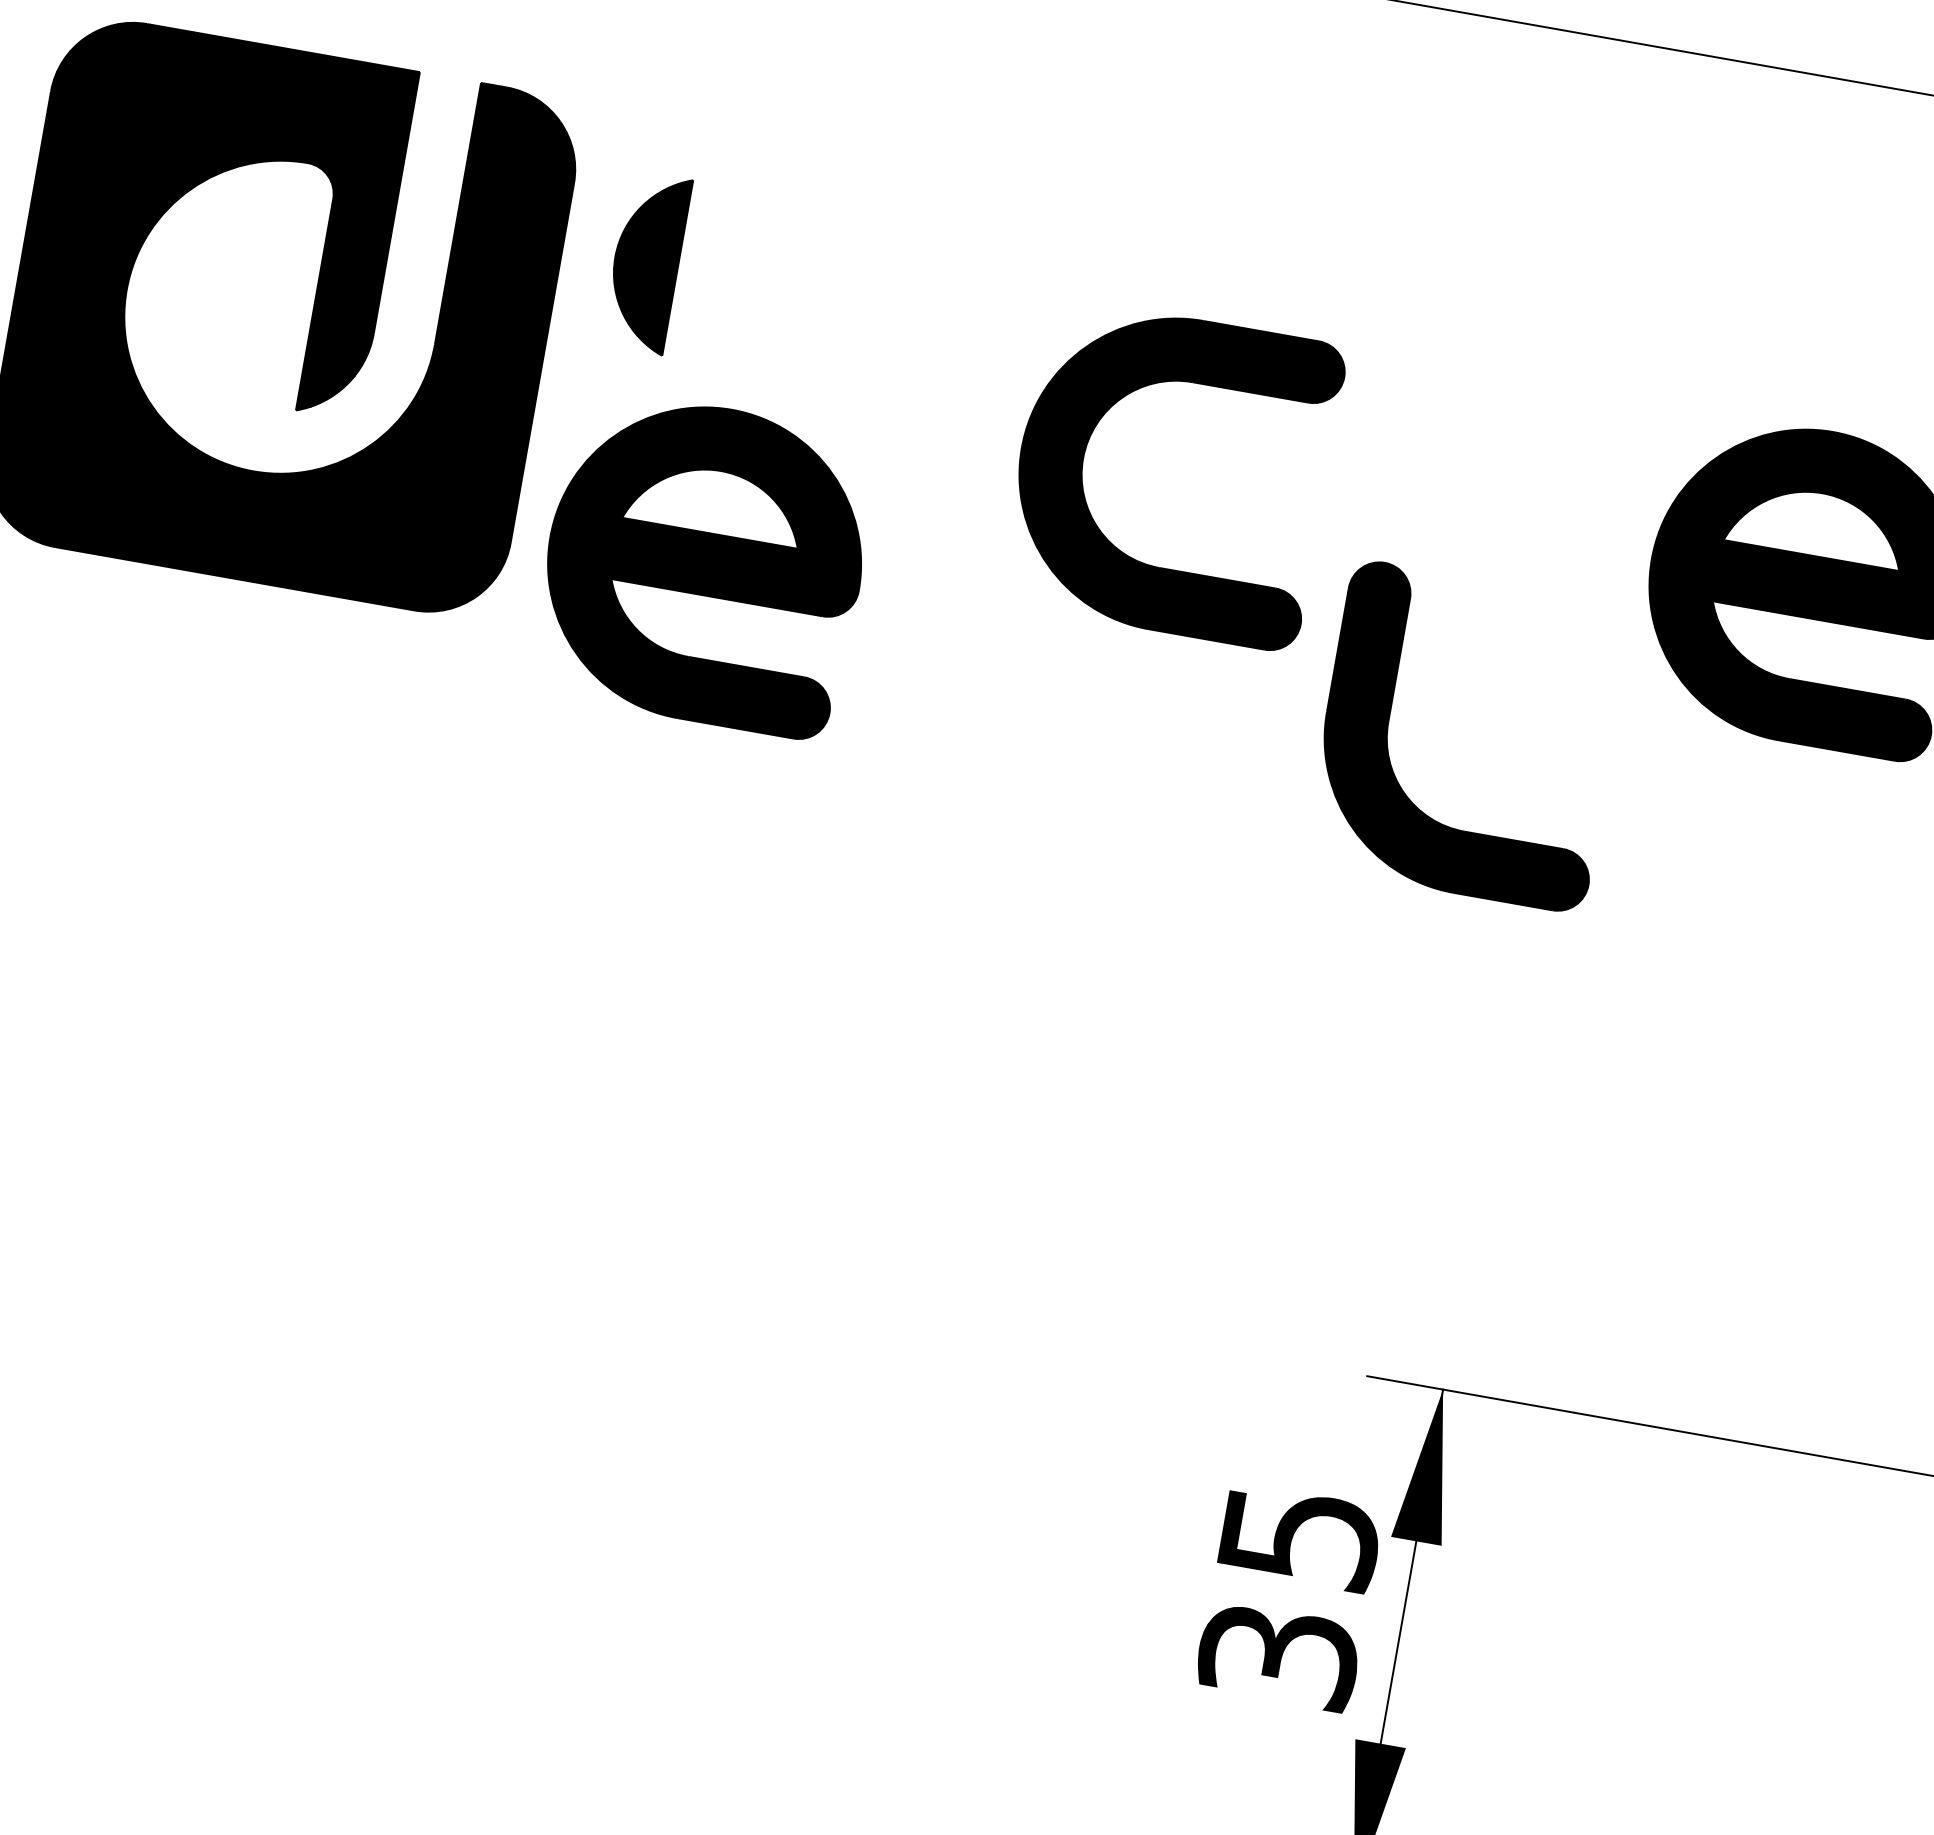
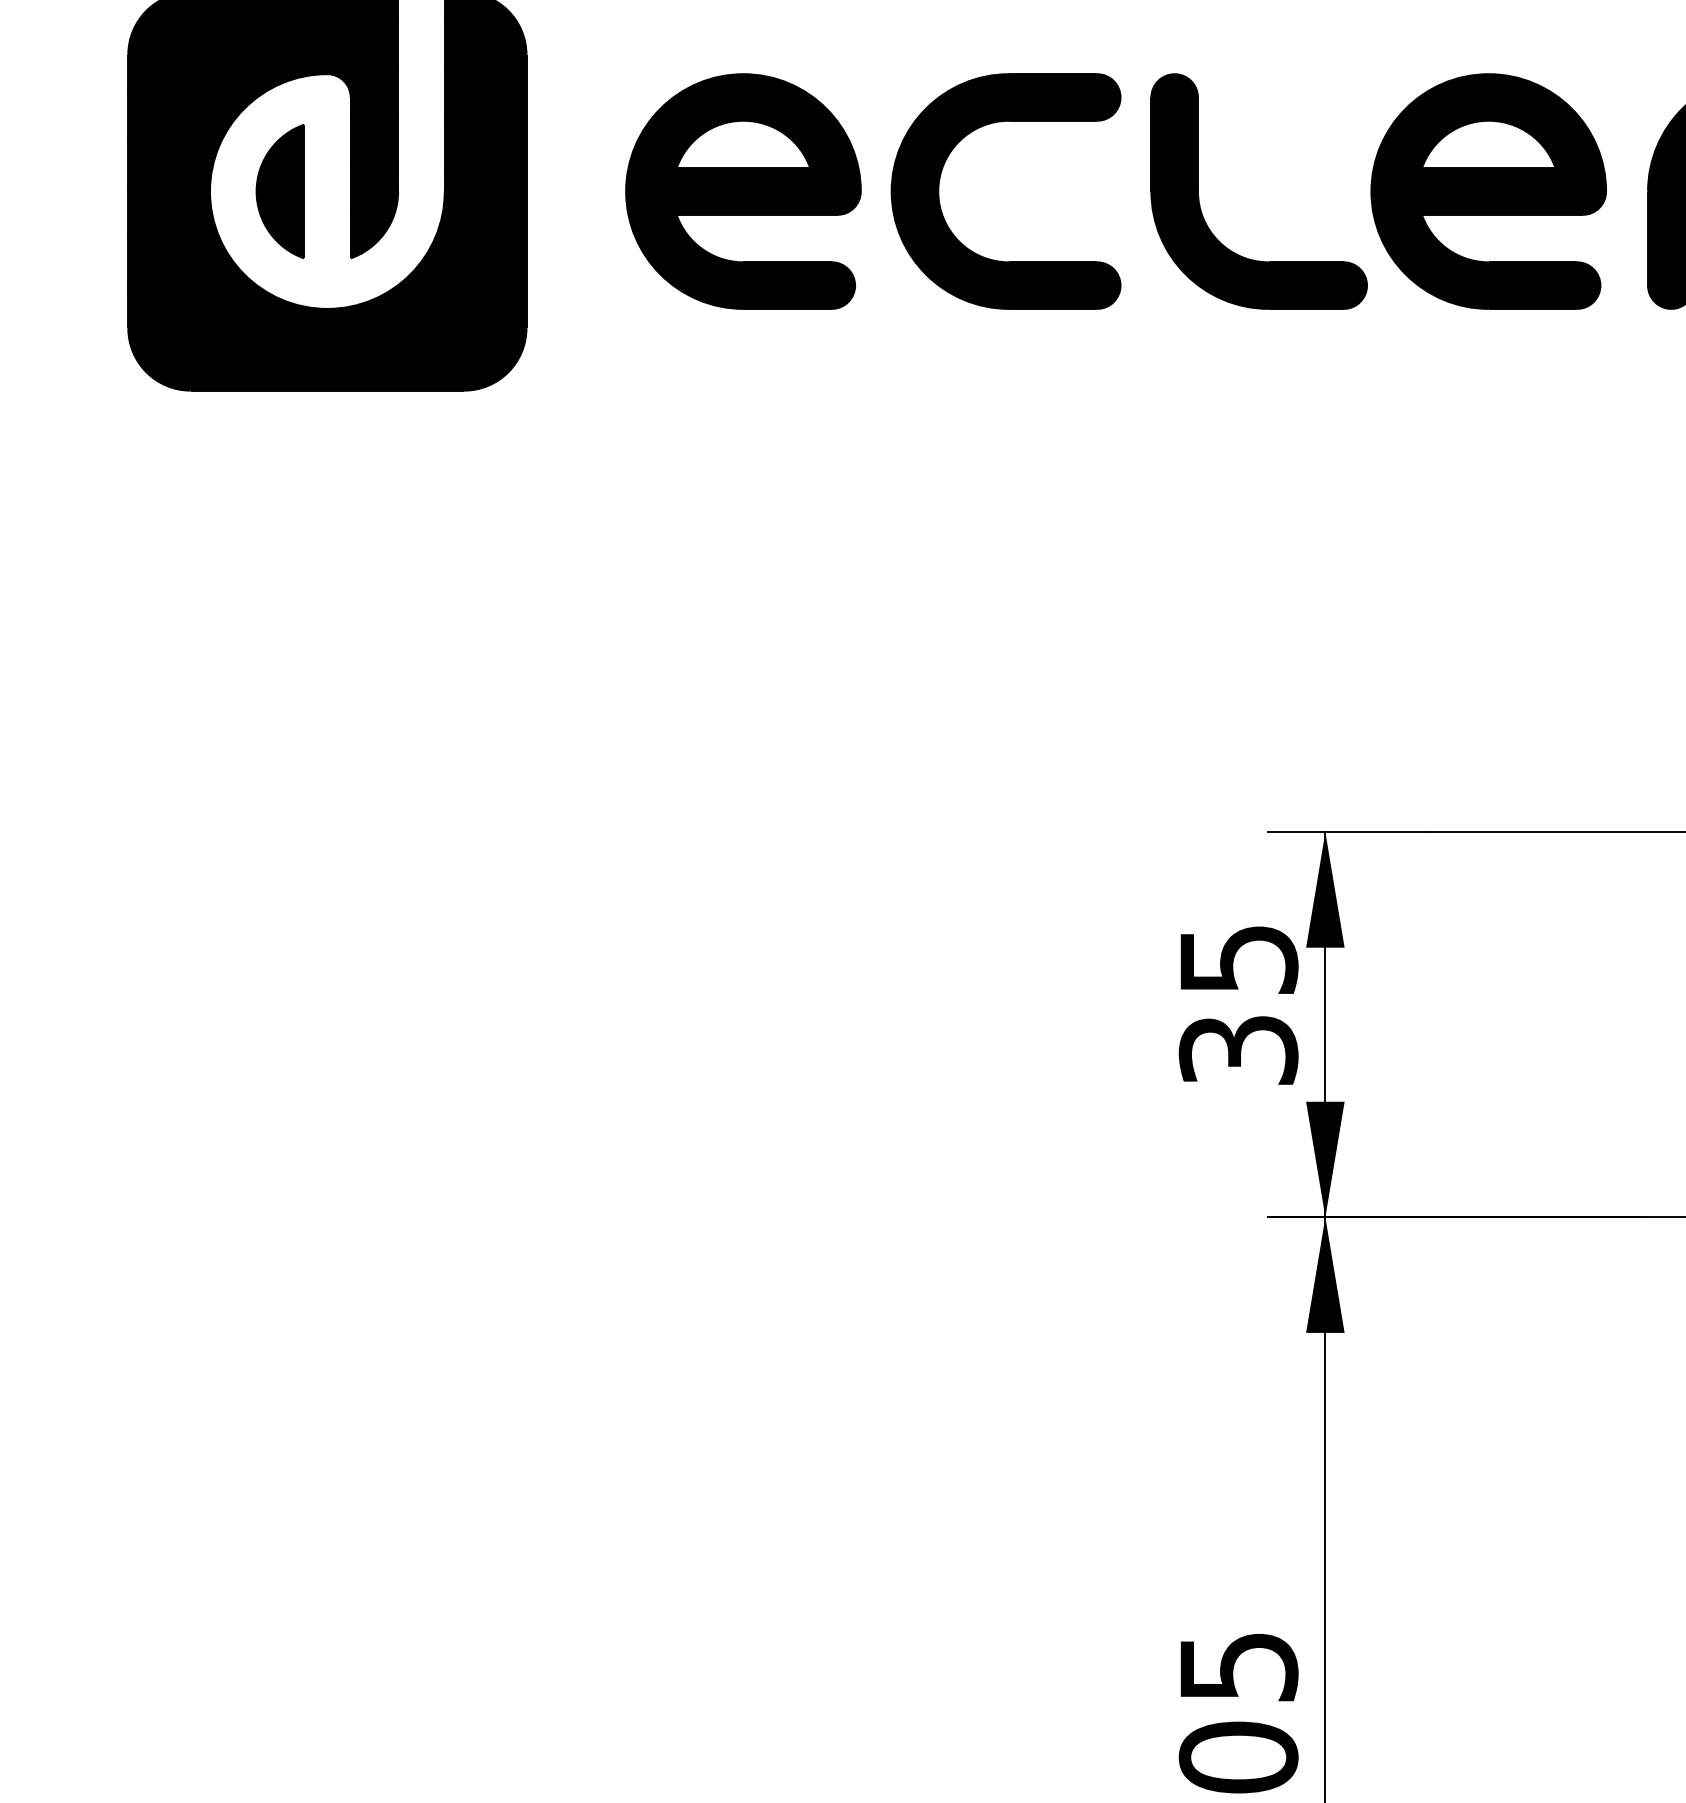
part: (645, 262) -> (279, 191), moved
part: (704, 563) -> (743, 191), moved
part: (1389, 729) -> (1199, 196), moved

